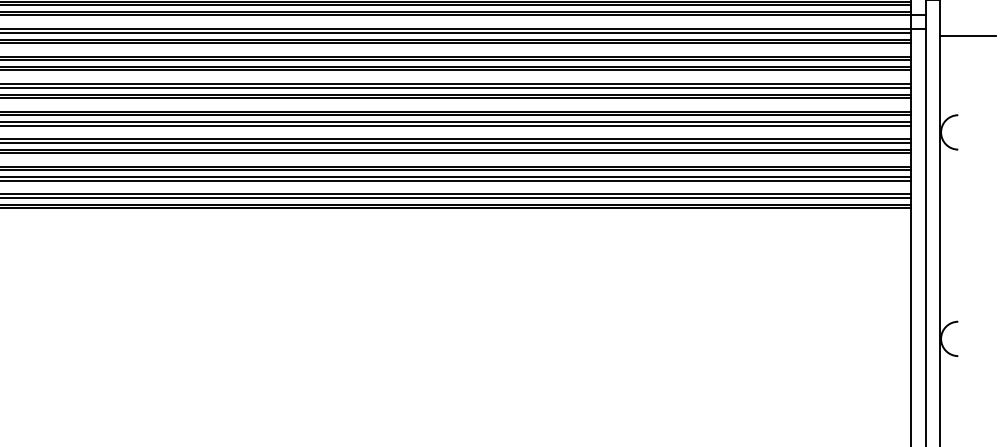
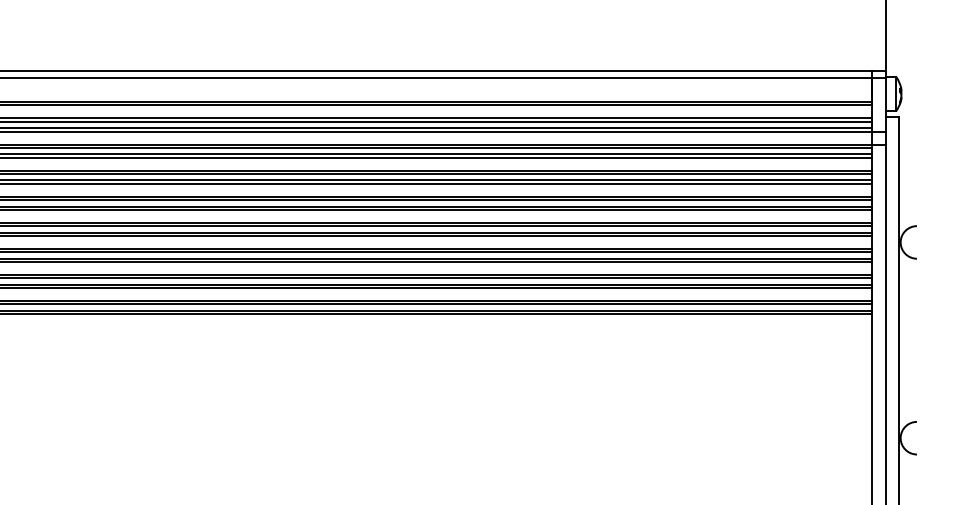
line: (967, 36) -> (925, 151), removed

